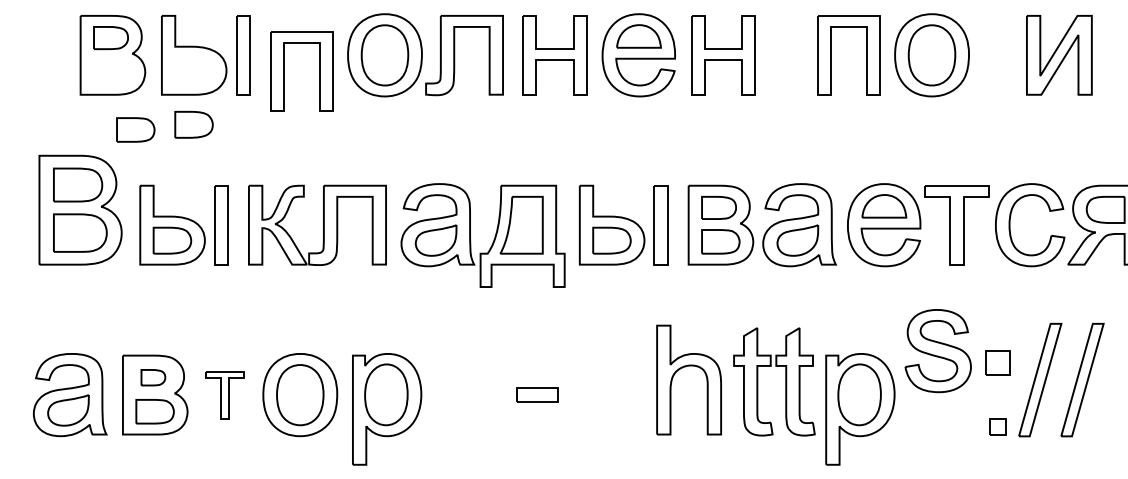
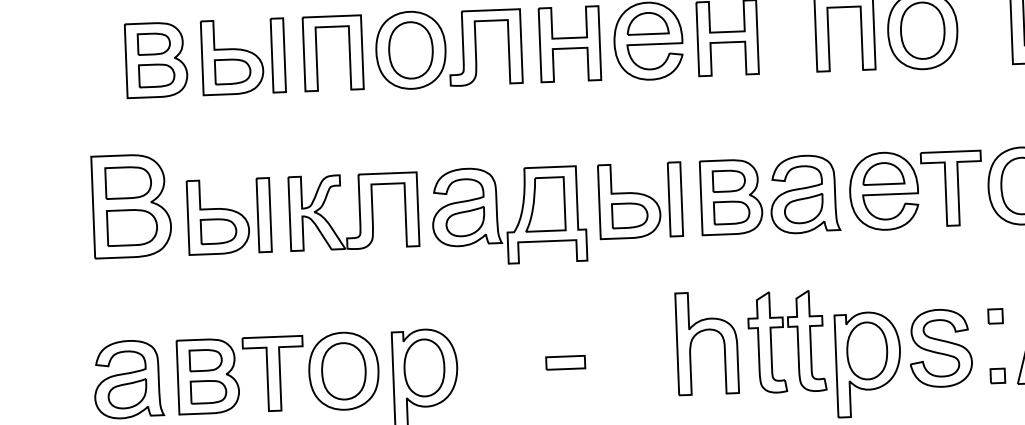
part: (284, 71) -> (316, 54), moved
part: (193, 124) -> (232, 71), moved
part: (135, 129) -> (156, 75), moved
part: (937, 351) -> (940, 348), moved
part: (997, 363) -> (995, 316), size x0.62
part: (153, 377) -> (205, 360), size x1.43
part: (224, 395) -> (273, 374), size x1.67

